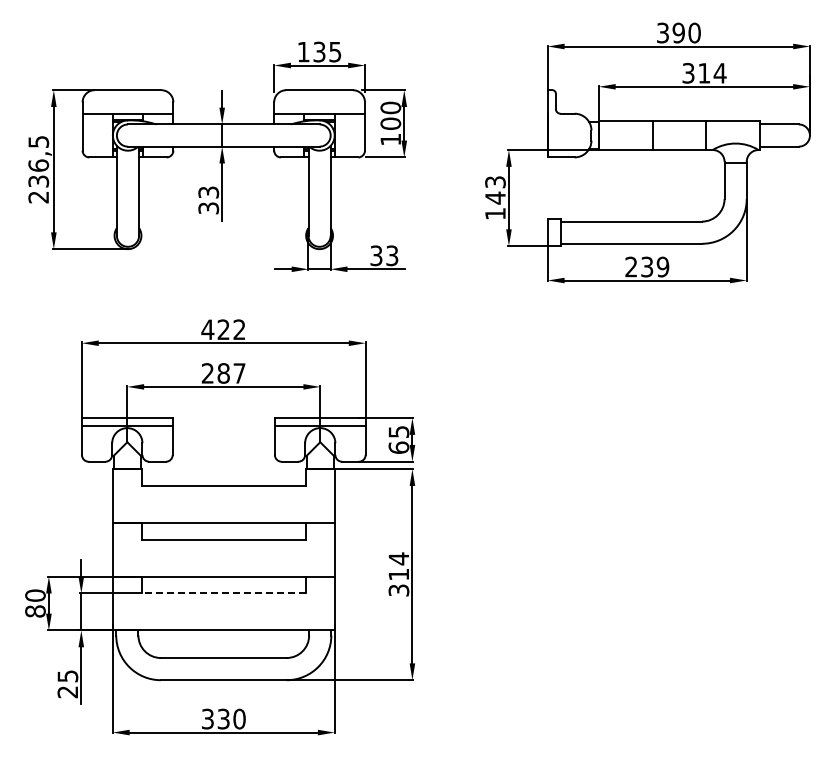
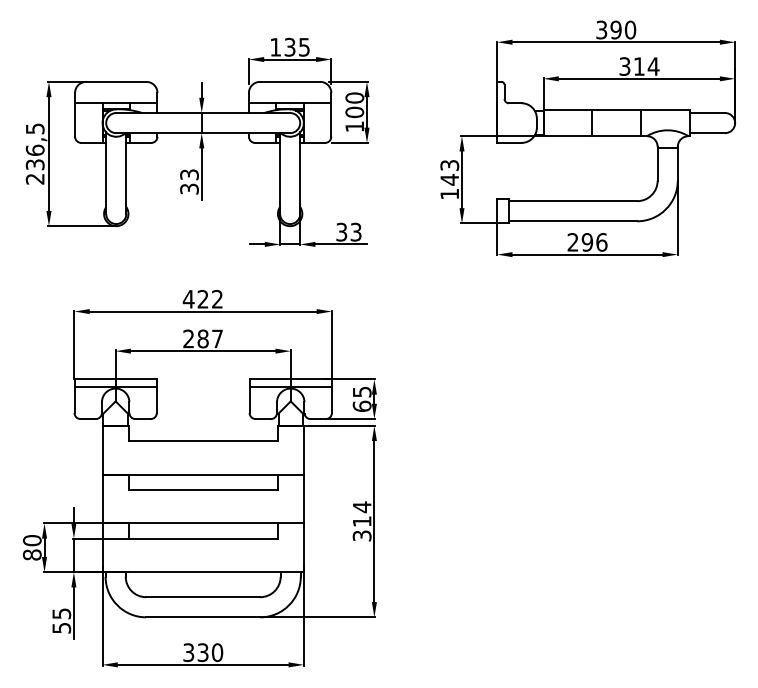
text: (655, 266) -> (594, 241), 239 -> 296
line: (223, 593) -> (202, 538), dashed -> solid
text: (67, 692) -> (61, 628), 25 -> 55

